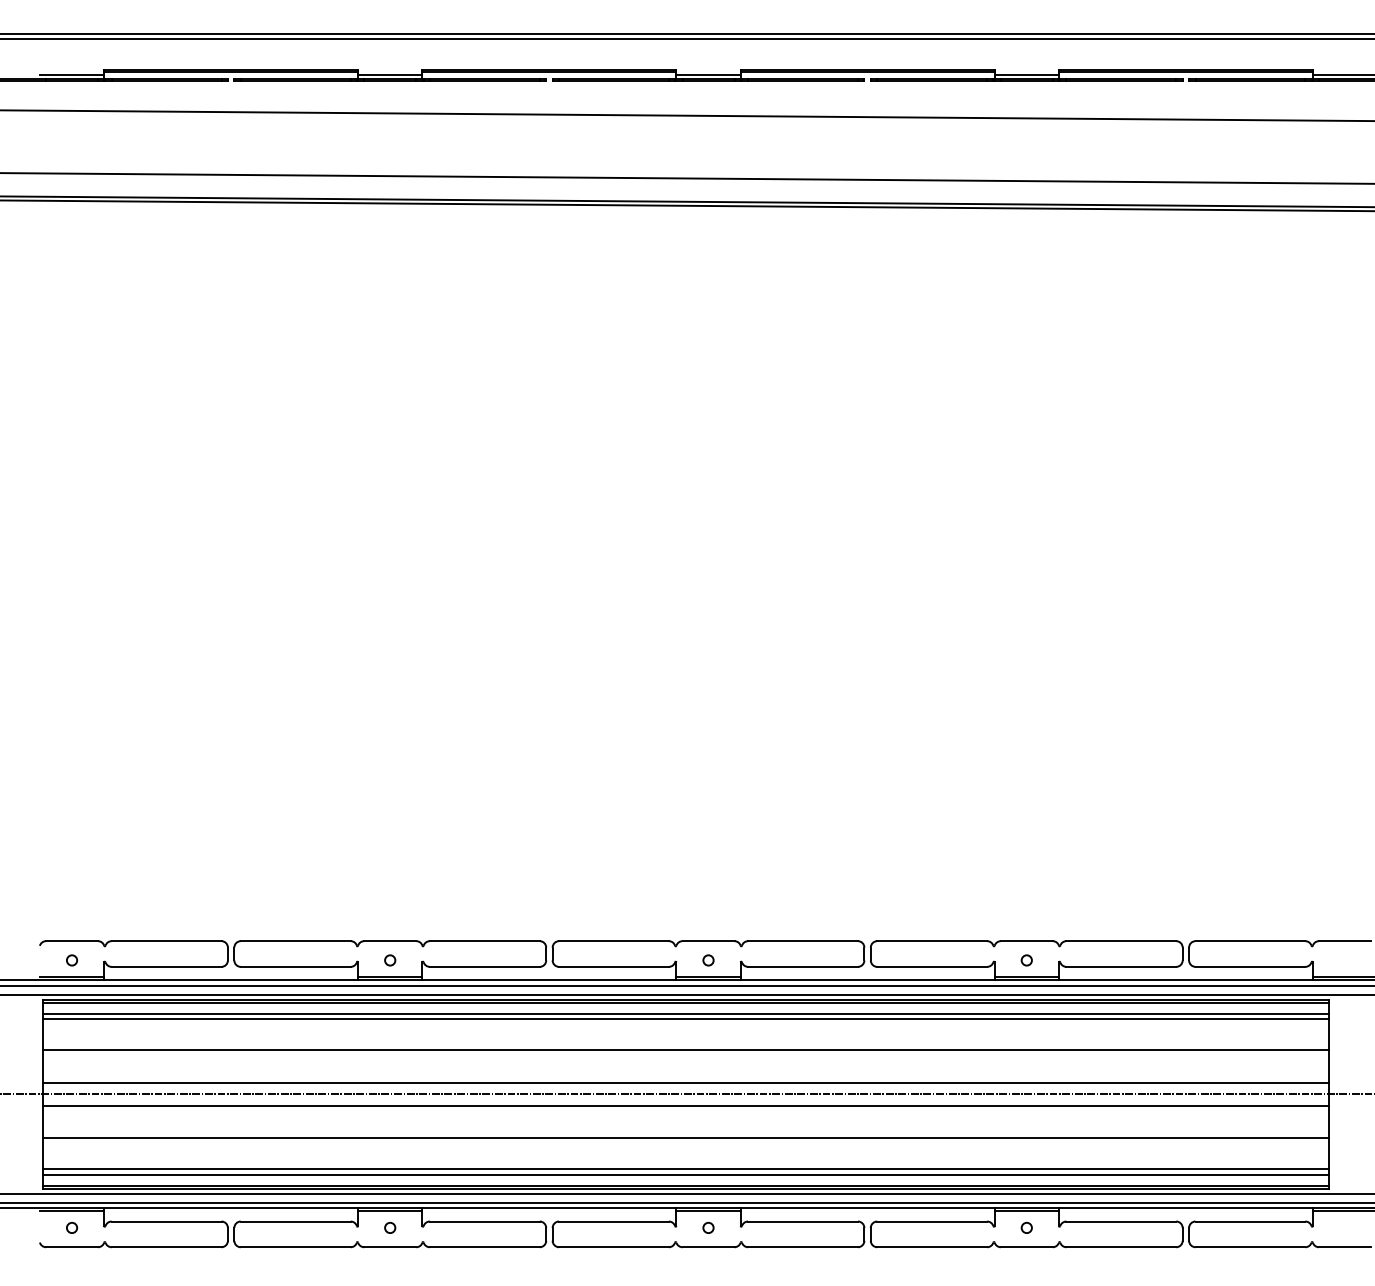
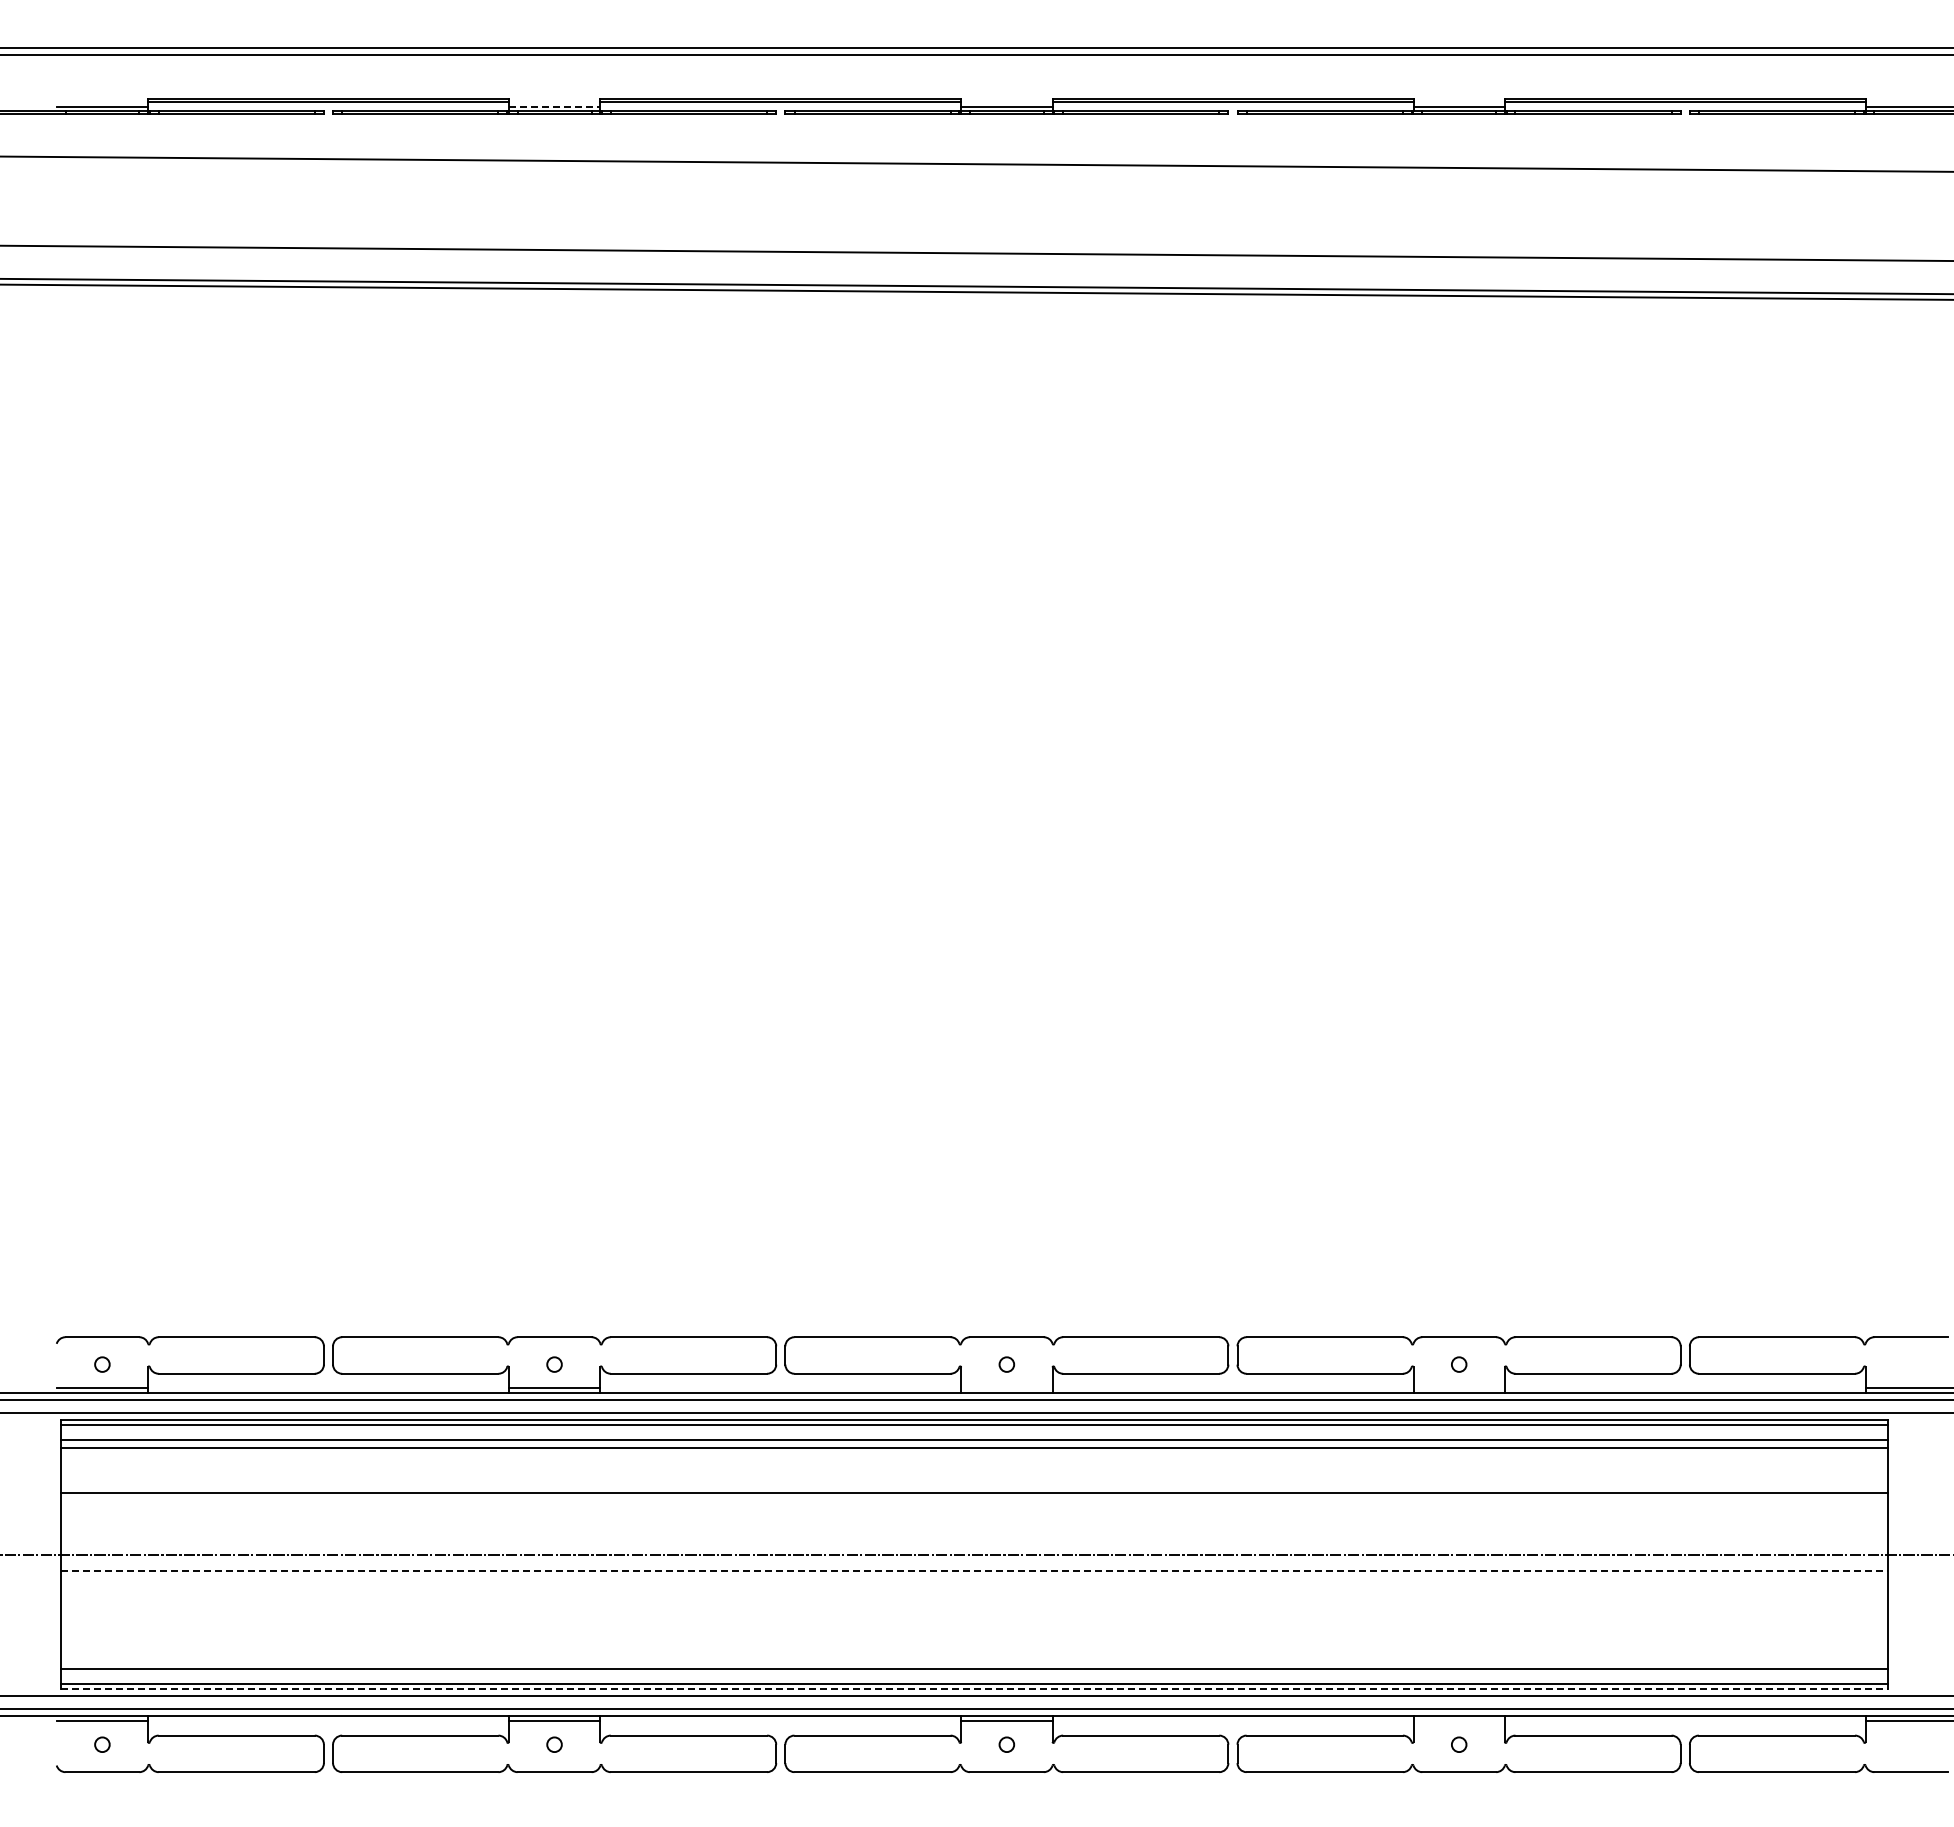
line: (390, 75) -> (554, 106), solid -> dashed
line: (708, 977) -> (1006, 1388), removed
line: (1026, 977) -> (1458, 1388), removed
line: (685, 1082) -> (974, 1538), removed
line: (685, 1105) -> (974, 1570), solid -> dashed
line: (685, 1138) -> (974, 1617), removed
line: (685, 1169) -> (974, 1661), removed
line: (685, 1189) -> (974, 1689), solid -> dashed
line: (1026, 1210) -> (1458, 1720), removed

